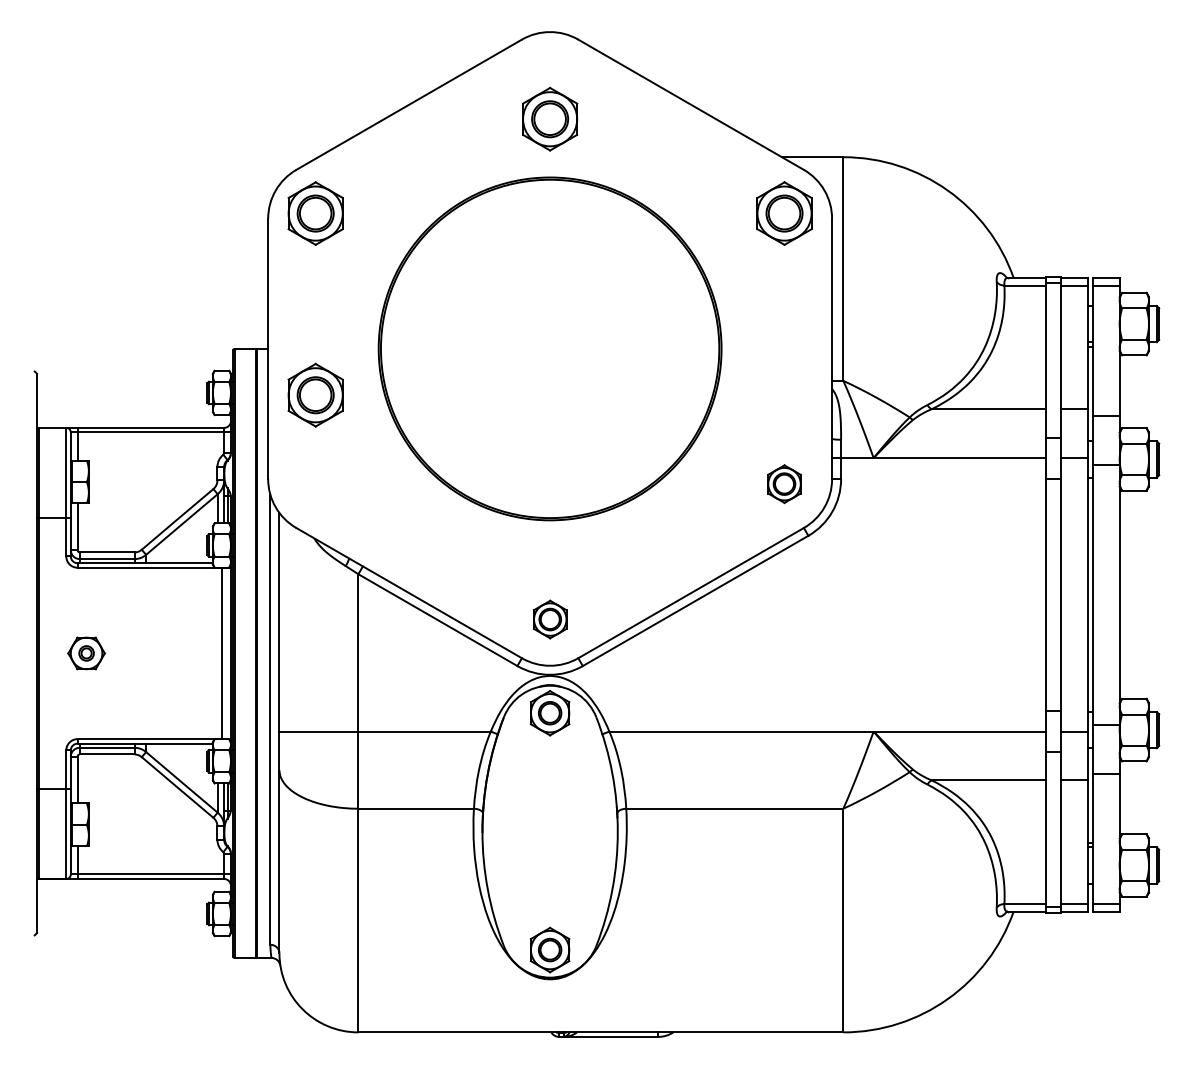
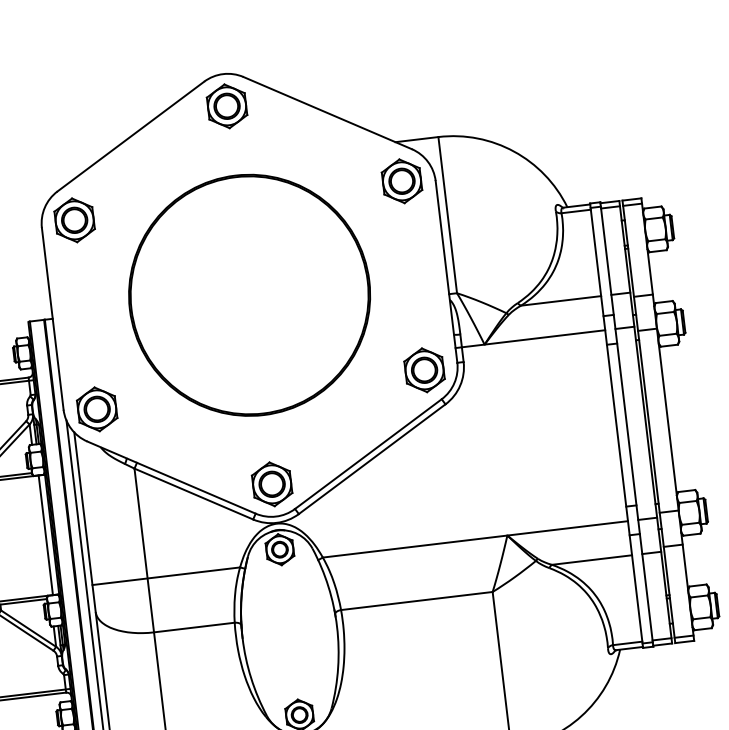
part: (550, 118) -> (227, 105), moved
part: (315, 394) -> (97, 408), moved
part: (784, 483) -> (424, 369), size x1.67
part: (550, 619) -> (272, 484), size x1.67

